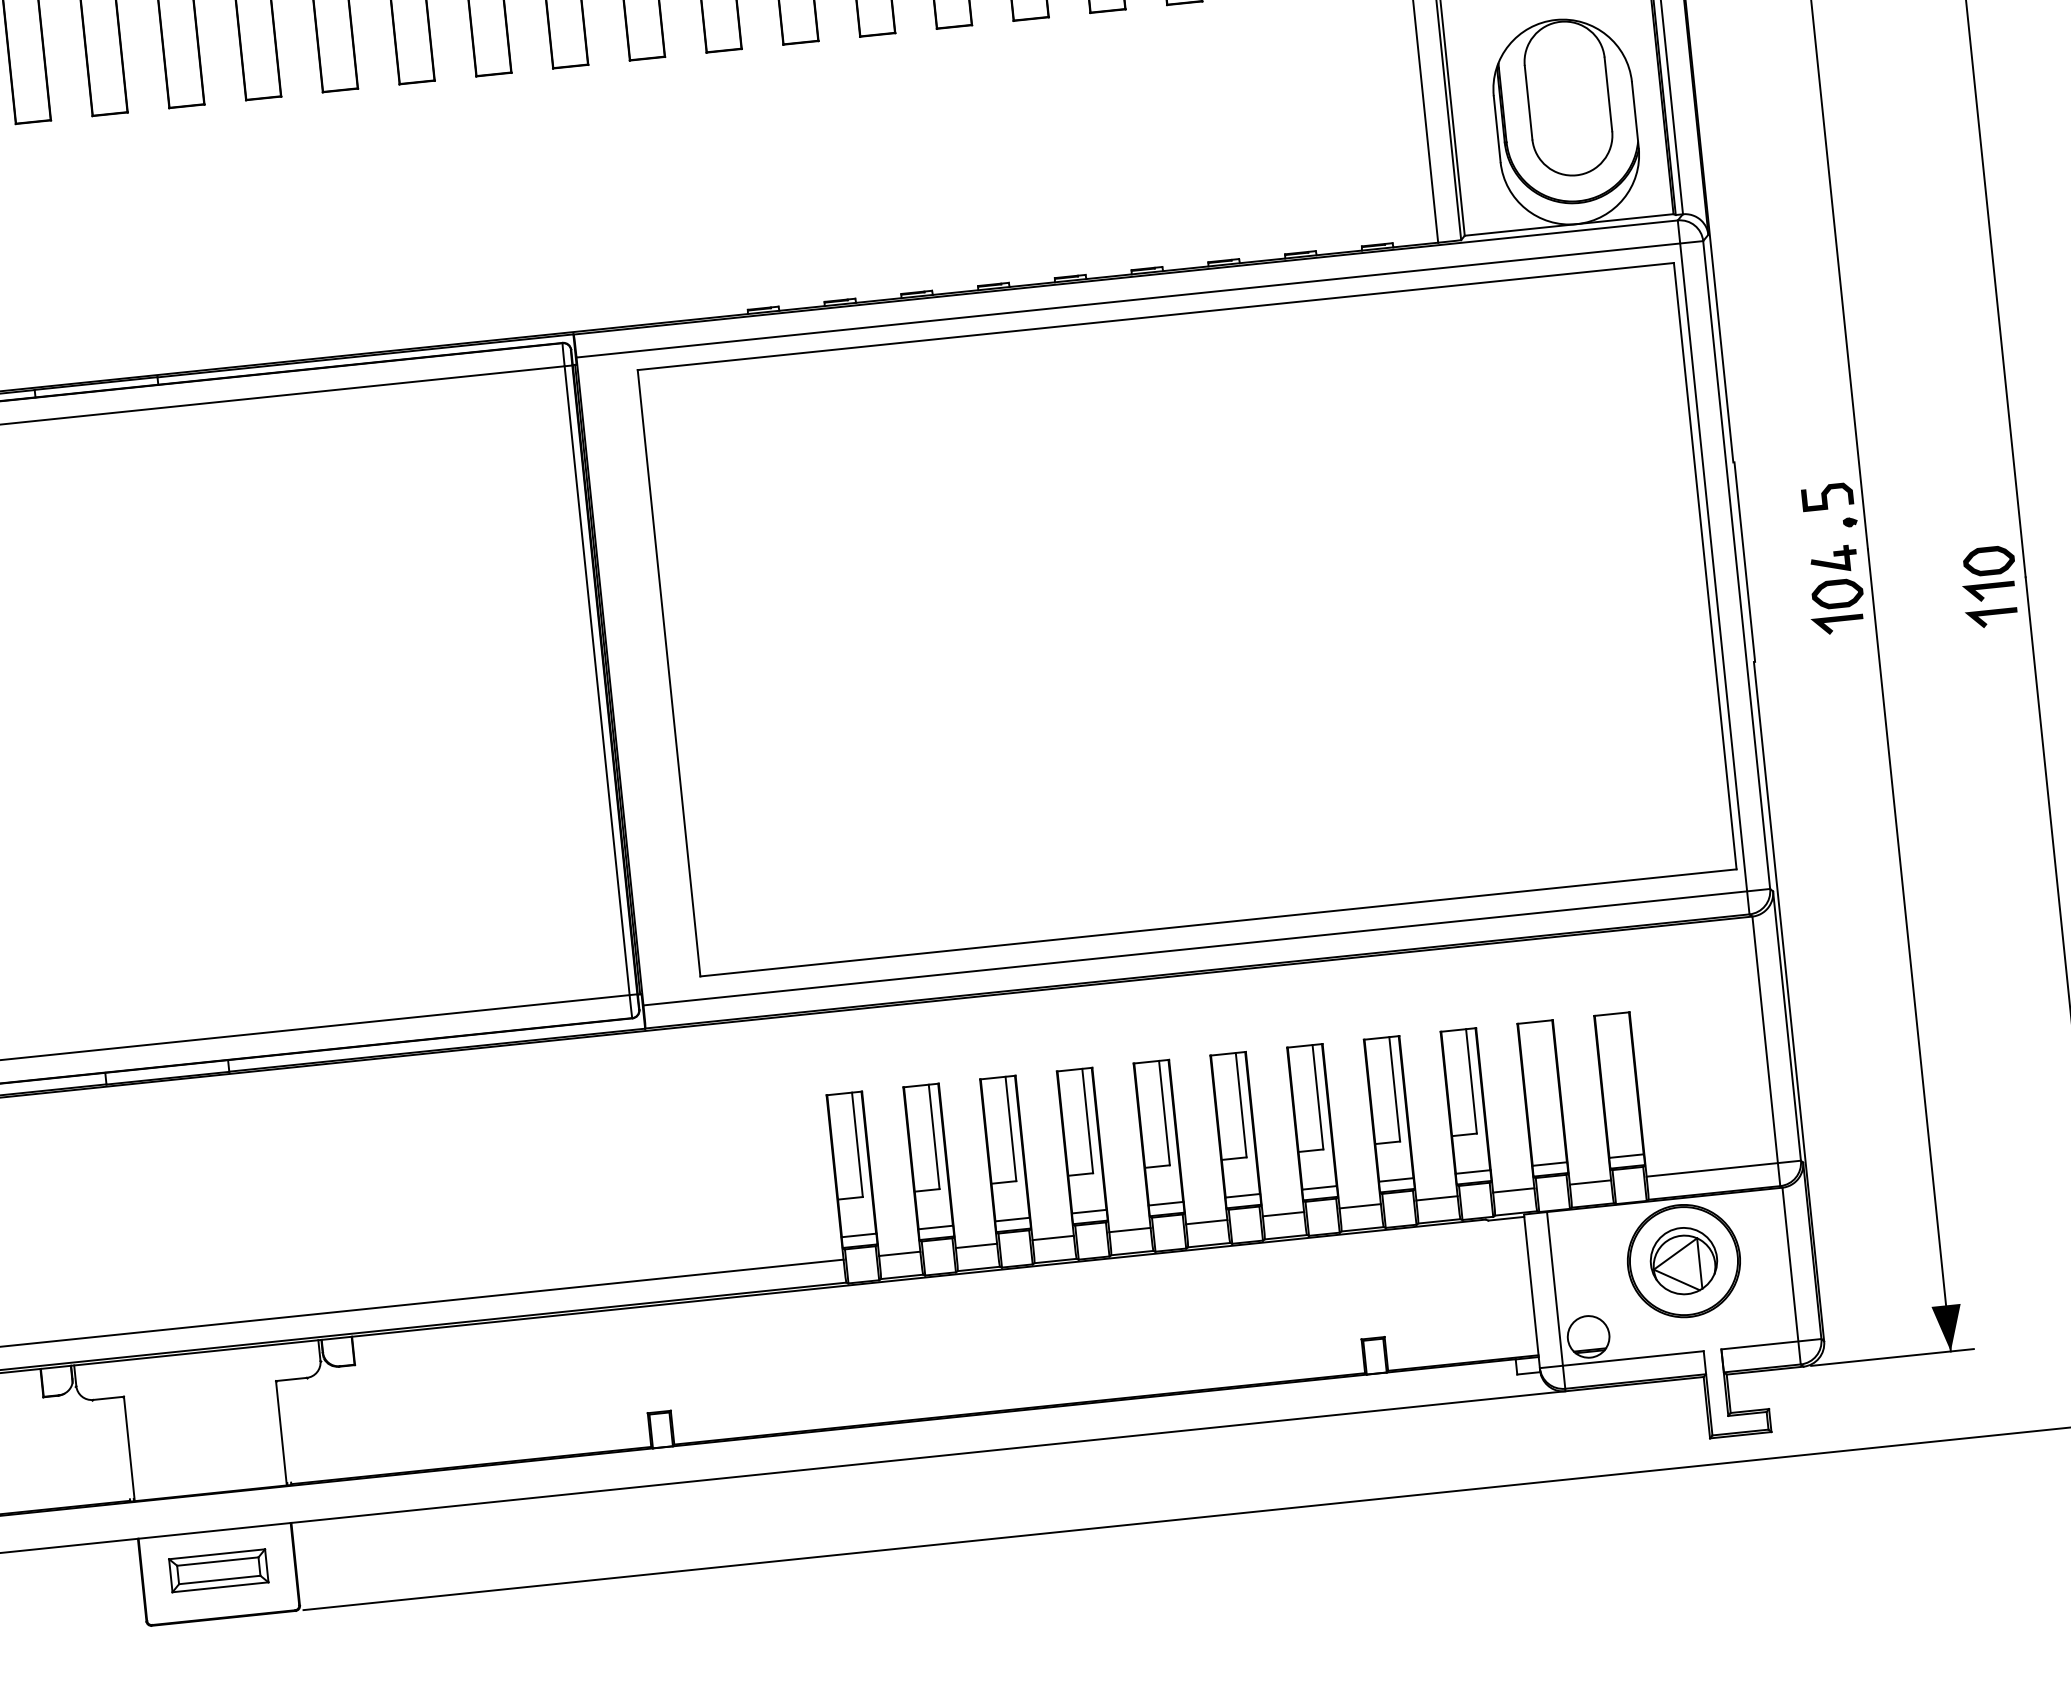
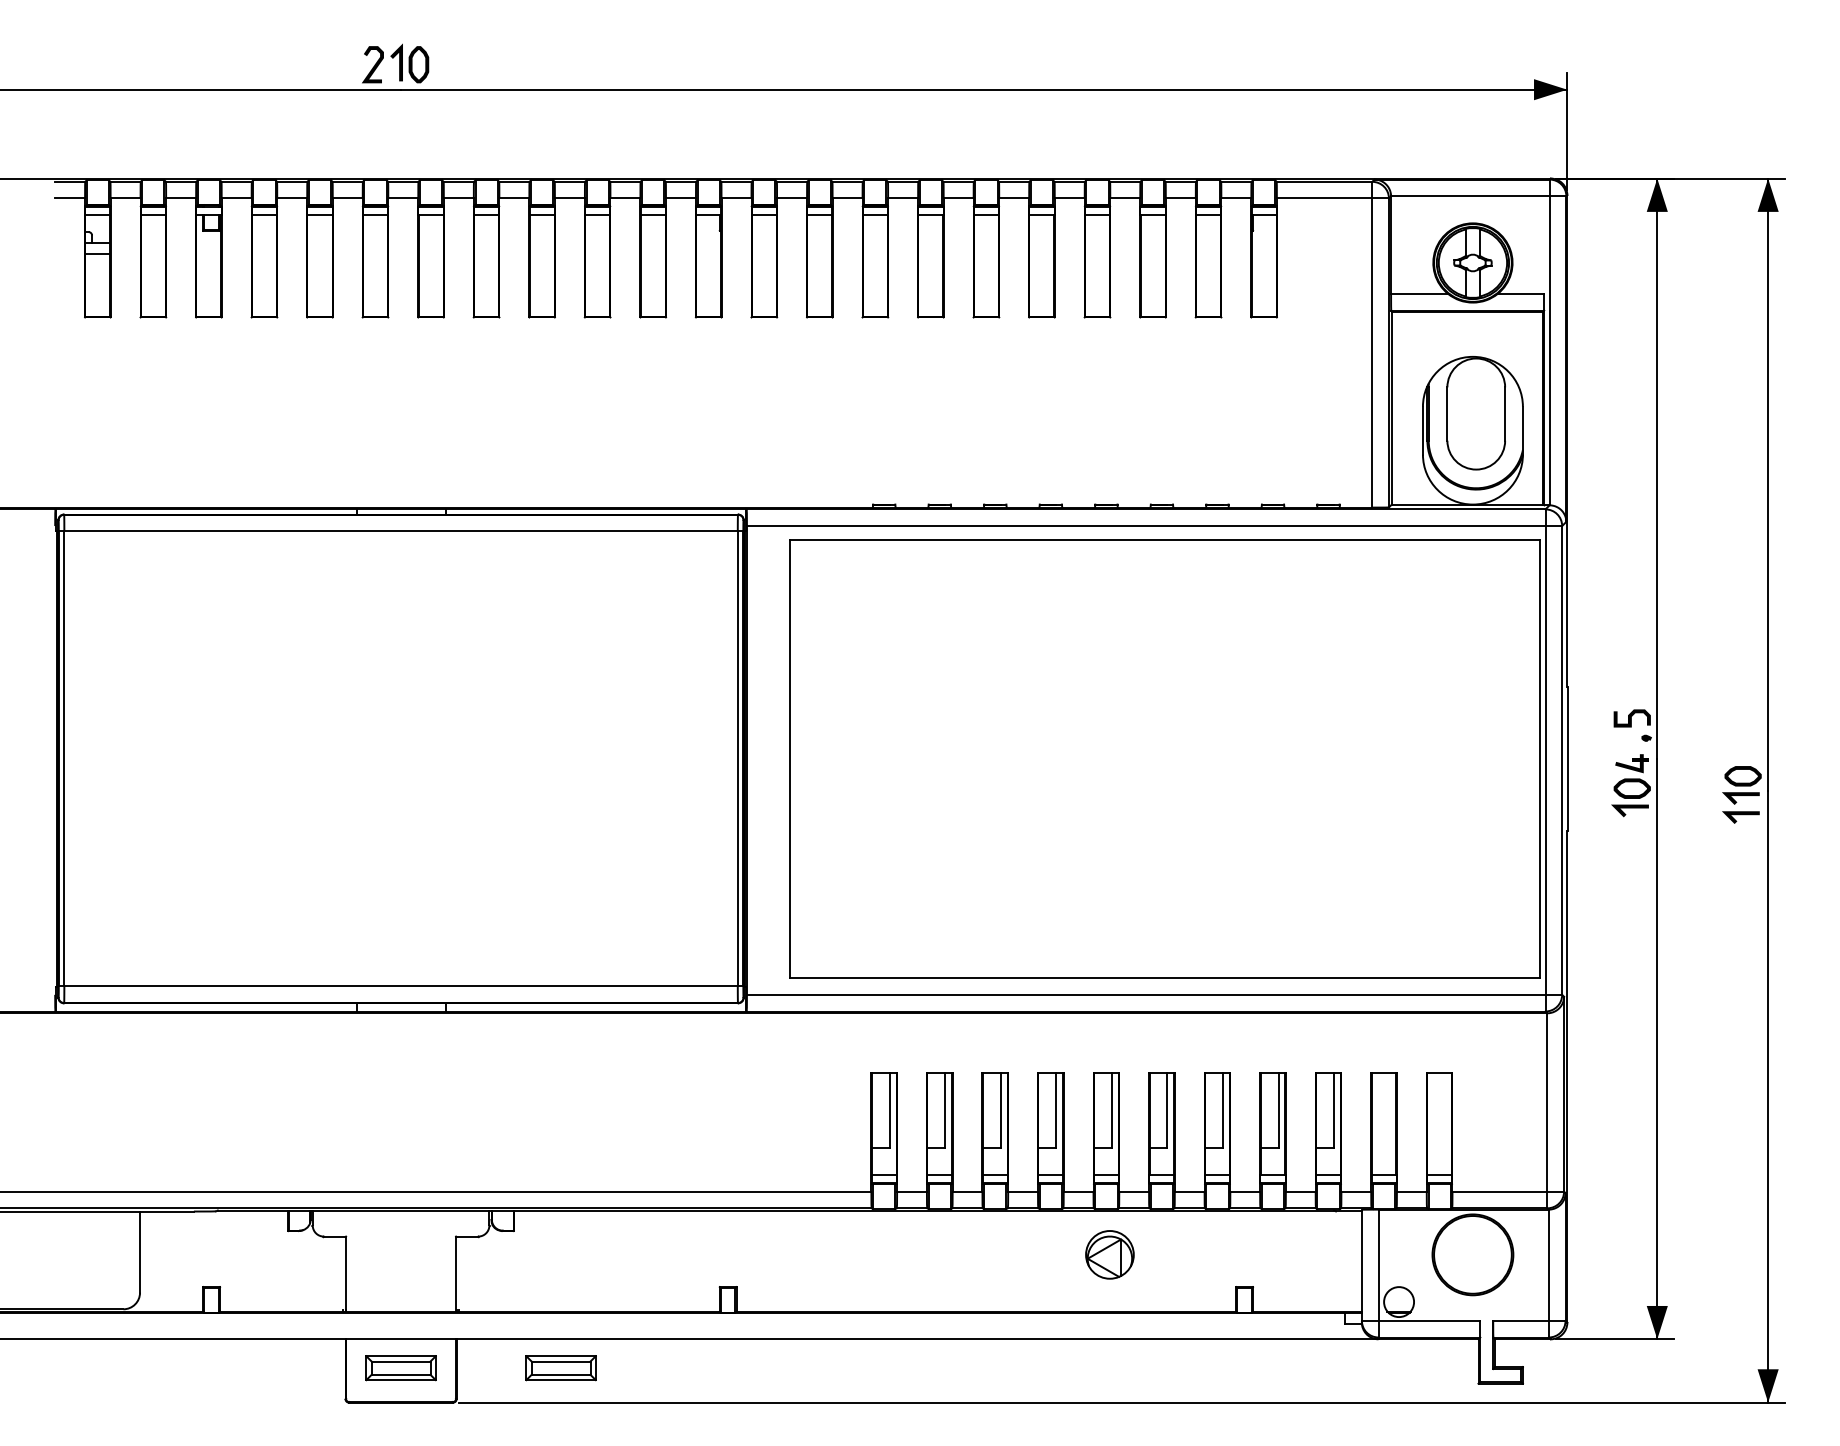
part: (1683, 1260) -> (1109, 1254), moved
part: (439, 1548) -> (560, 1368), added

